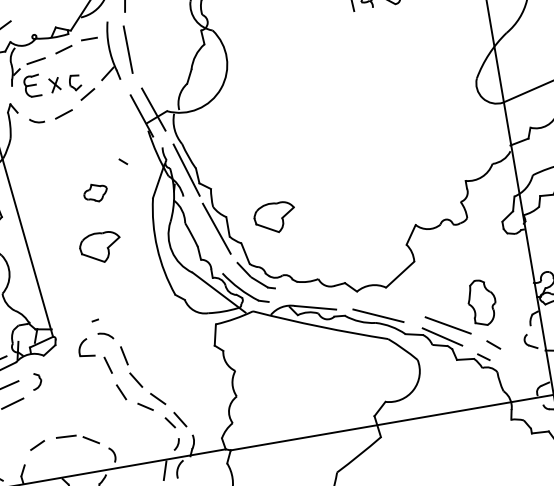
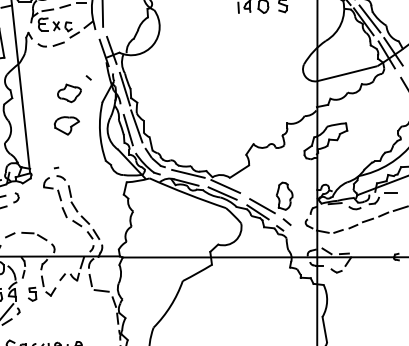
part: (95, 193) -> (69, 93), size x1.67
part: (274, 217) -> (171, 125), removed
line: (202, 236) -> (127, 129), added
line: (316, 292) -> (188, 173), added
line: (381, 303) -> (225, 186), added

